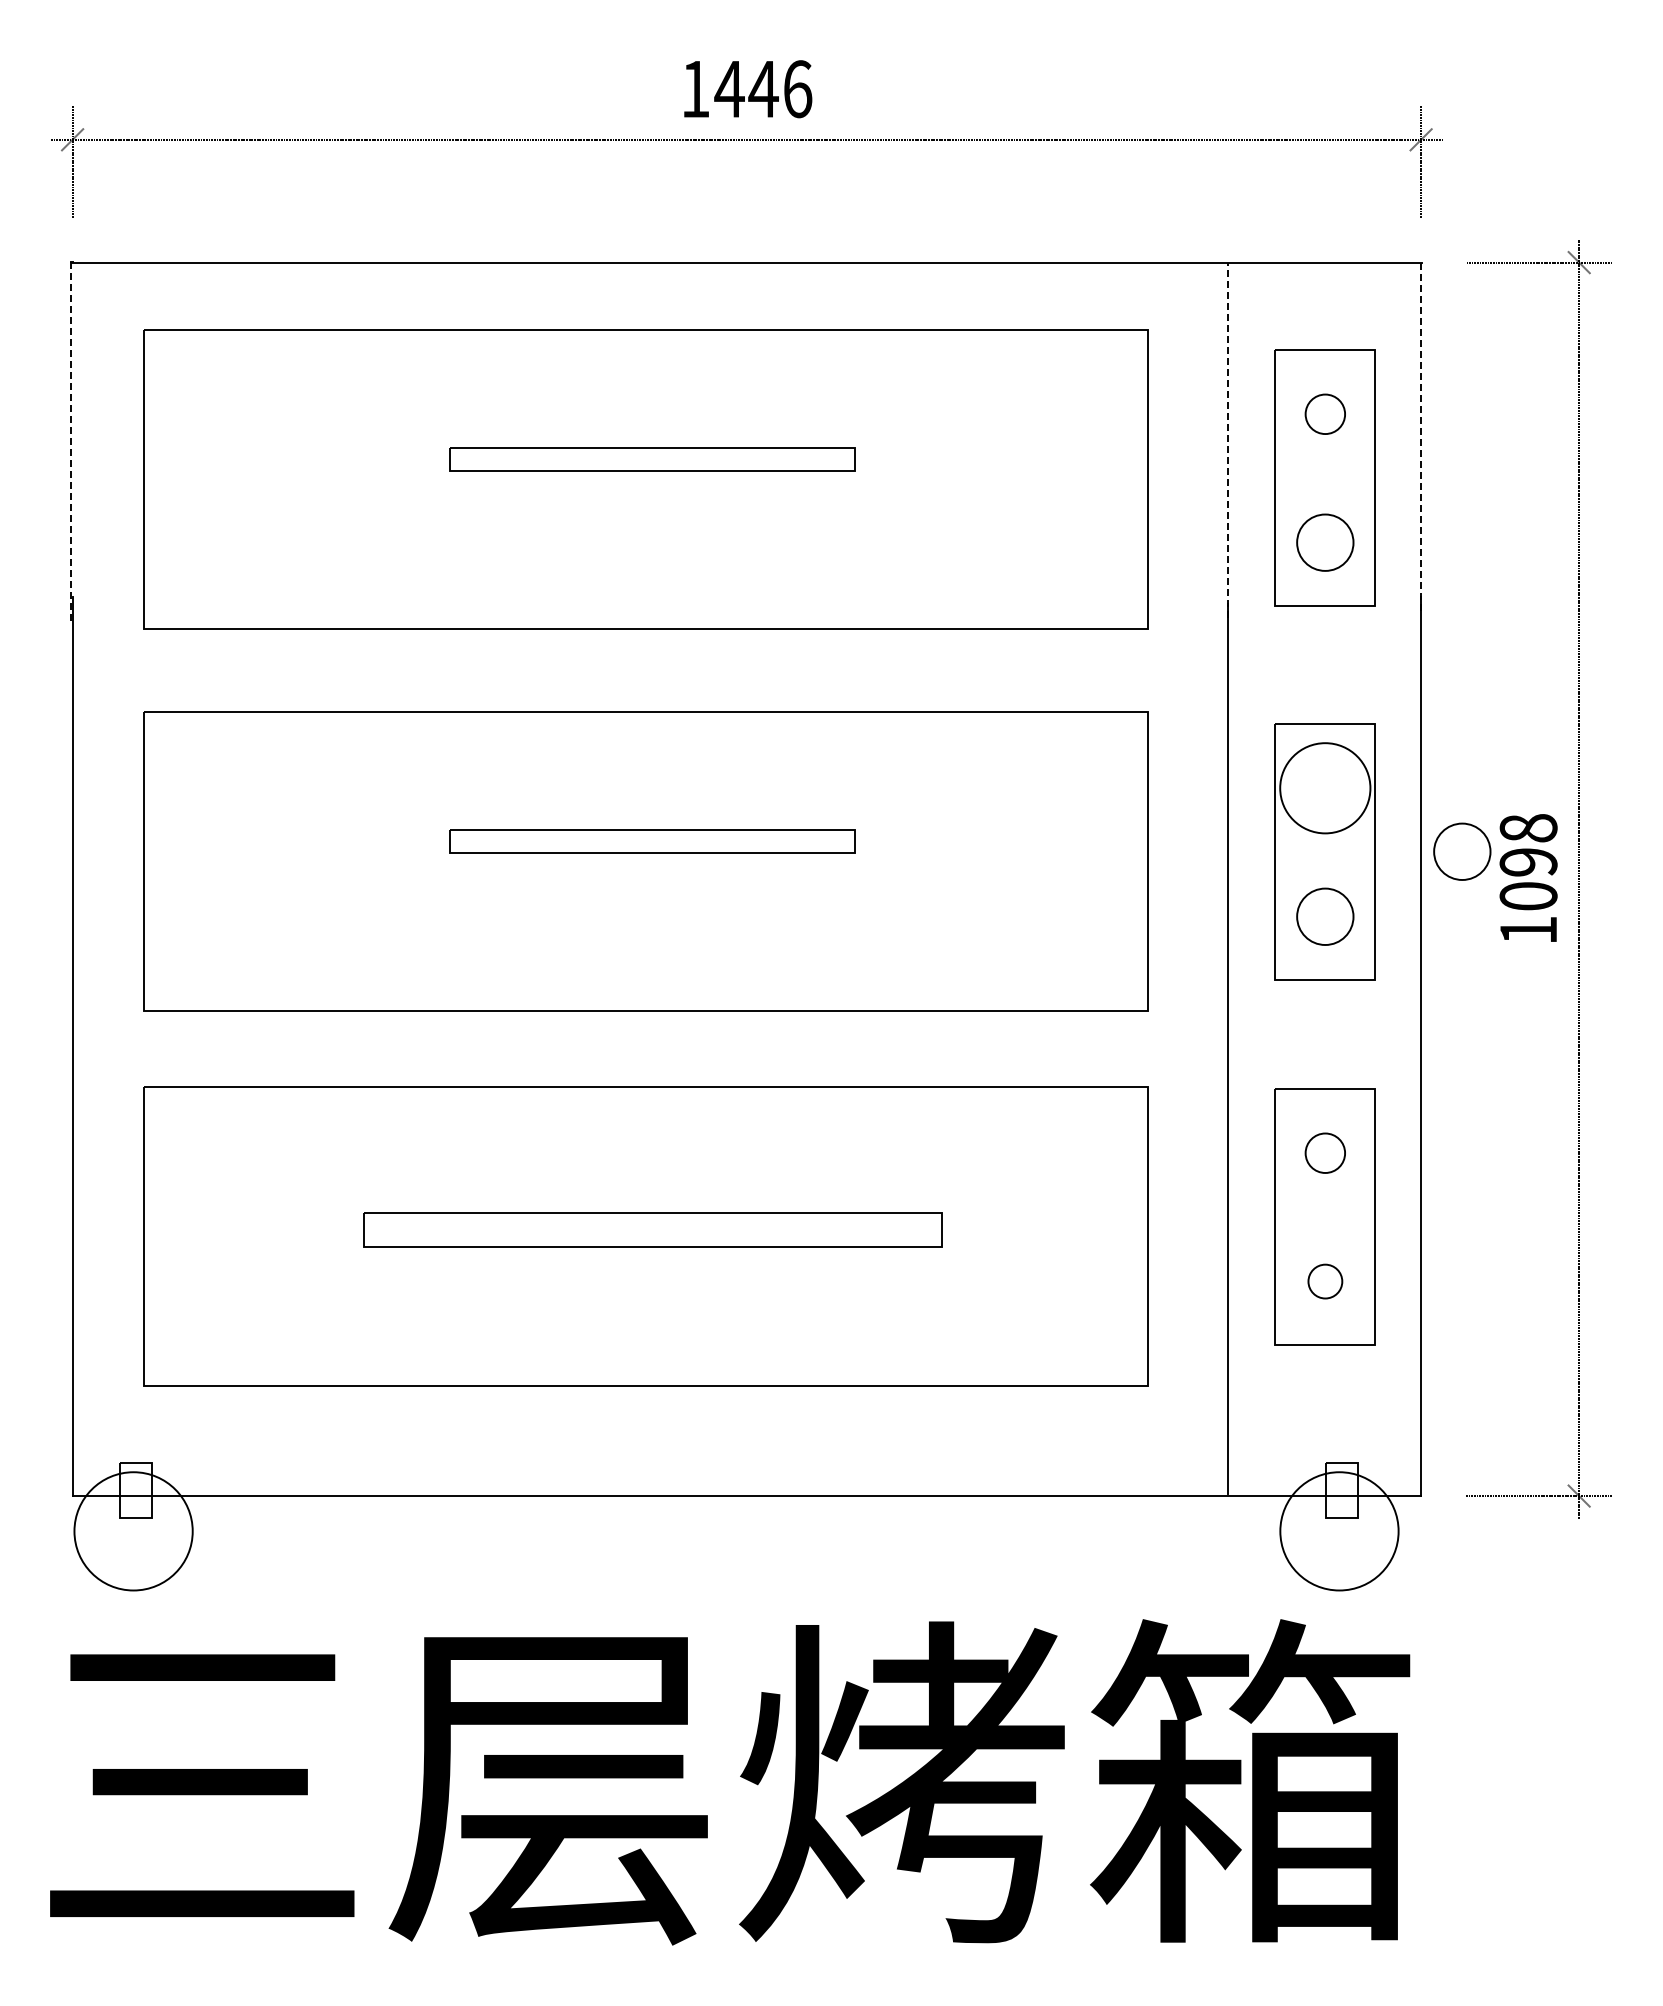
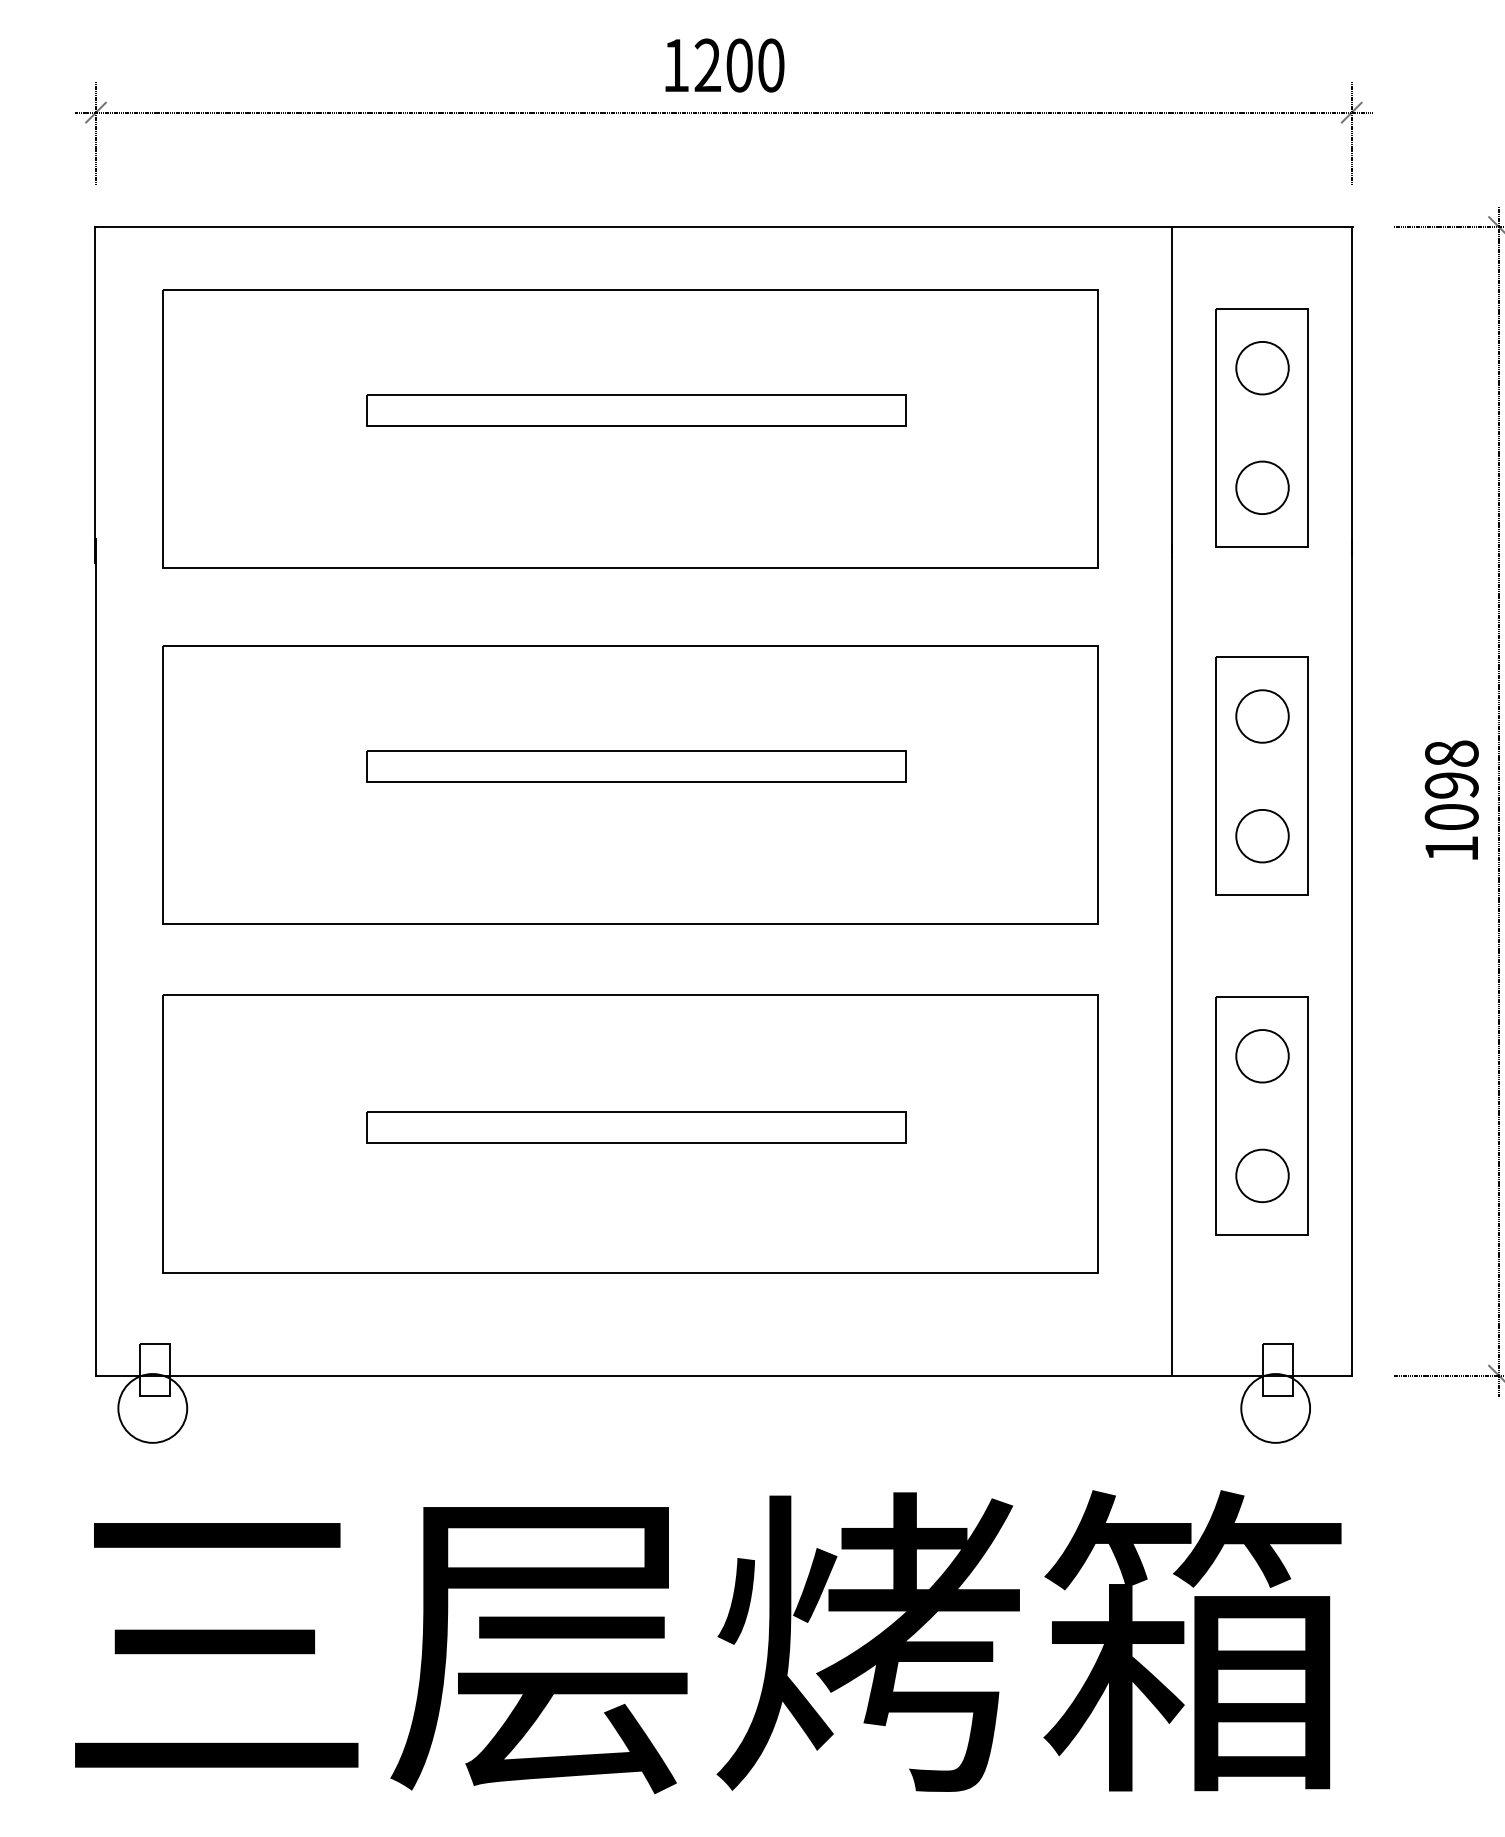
text: (763, 89) -> (739, 65), 1446 -> 1200
circle: (1325, 414) -> (1262, 368), size x1.43
line: (1421, 439) -> (1352, 391), dashed -> solid
line: (1227, 440) -> (1171, 392), dashed -> solid
line: (71, 442) -> (94, 394), dashed -> solid
part: (652, 459) -> (635, 410), size x1.43
circle: (1325, 788) -> (1262, 716), size x0.62
part: (652, 841) -> (635, 766), size x1.43
circle: (1462, 851) -> (1390, 775), removed
circle: (1325, 1153) -> (1262, 1056), size x1.43
circle: (1325, 1281) -> (1262, 1175), size x1.67
circle: (133, 1531) -> (152, 1408), size x0.62
circle: (1339, 1531) -> (1275, 1408), size x0.62

